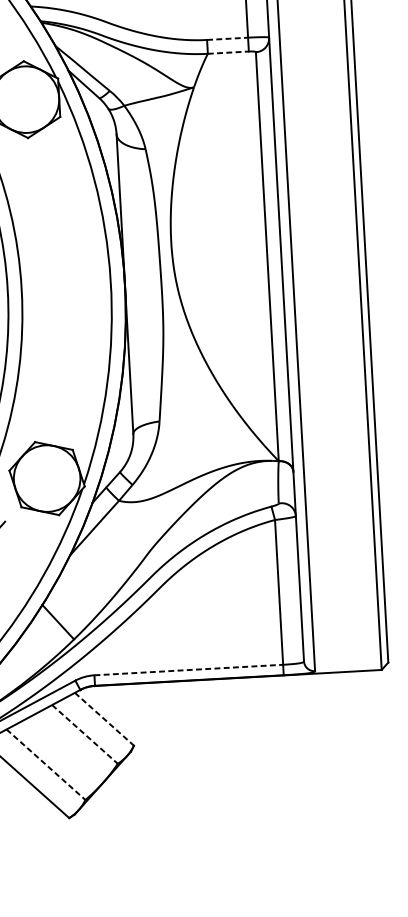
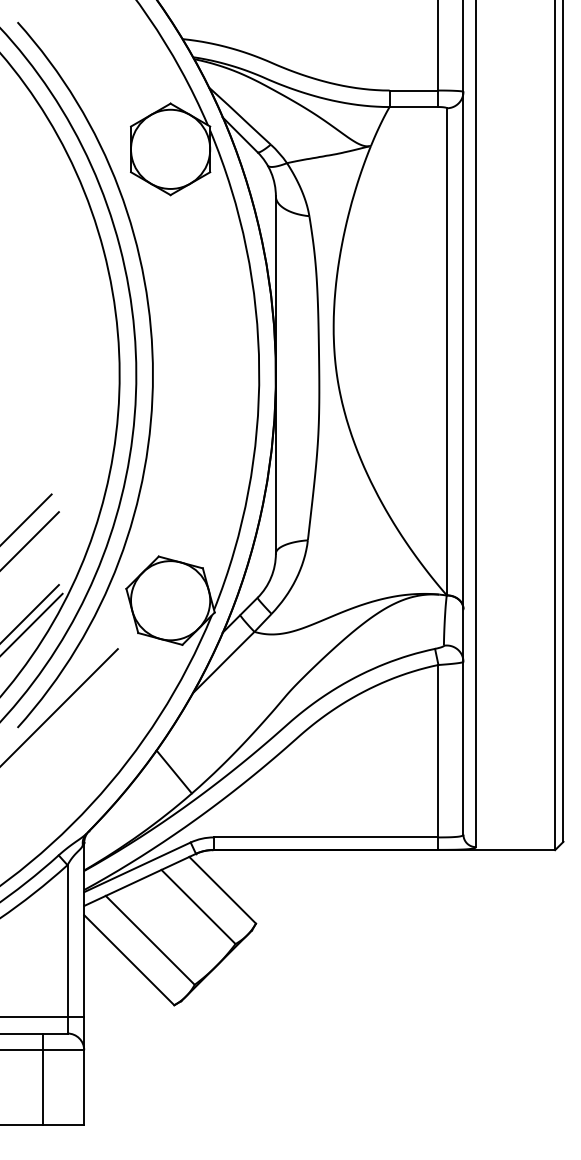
line: (227, 38) -> (414, 90), dashed -> solid
line: (228, 53) -> (414, 107), dashed -> solid
line: (189, 670) -> (326, 837), dashed -> solid
line: (105, 719) -> (223, 890), dashed -> solid
line: (84, 734) -> (198, 907), dashed -> solid
line: (46, 764) -> (150, 940), dashed -> solid

